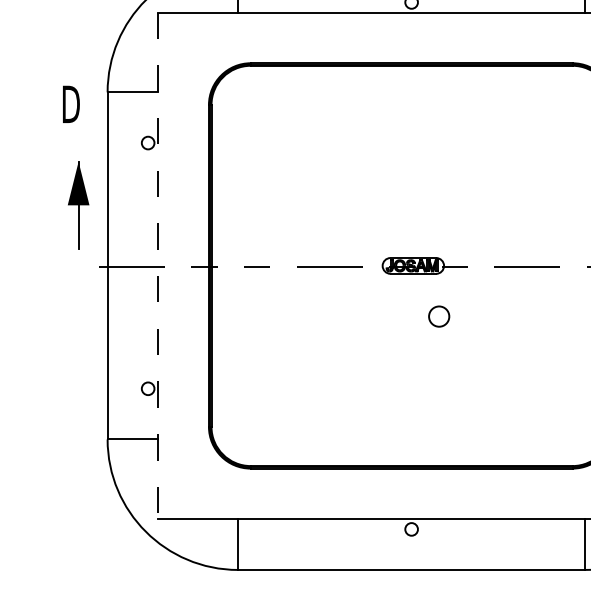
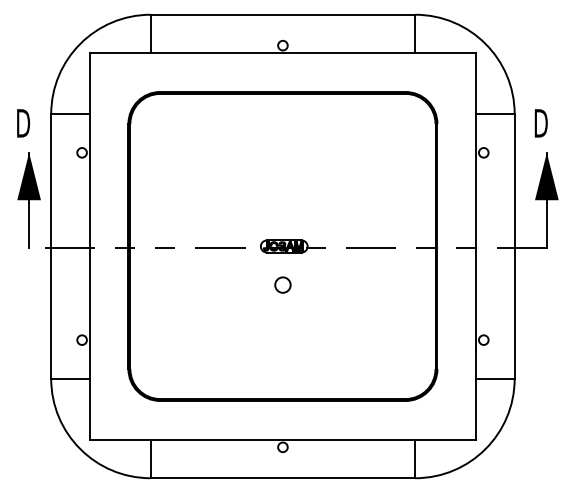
part: (77, 205) -> (28, 200), size x1.43
line: (157, 265) -> (89, 246), dashed -> solid
circle: (438, 315) -> (282, 284), moved

